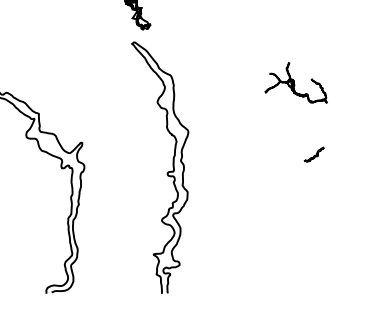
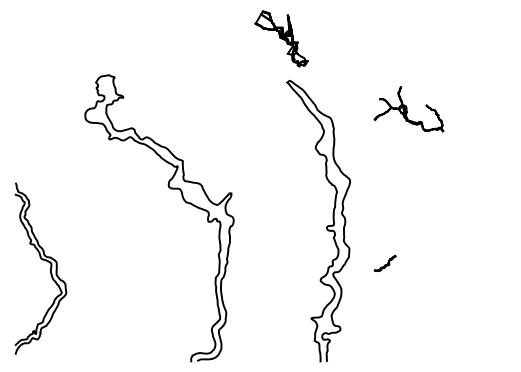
part: (295, 83) -> (408, 109), moved
part: (313, 153) -> (384, 262), moved

